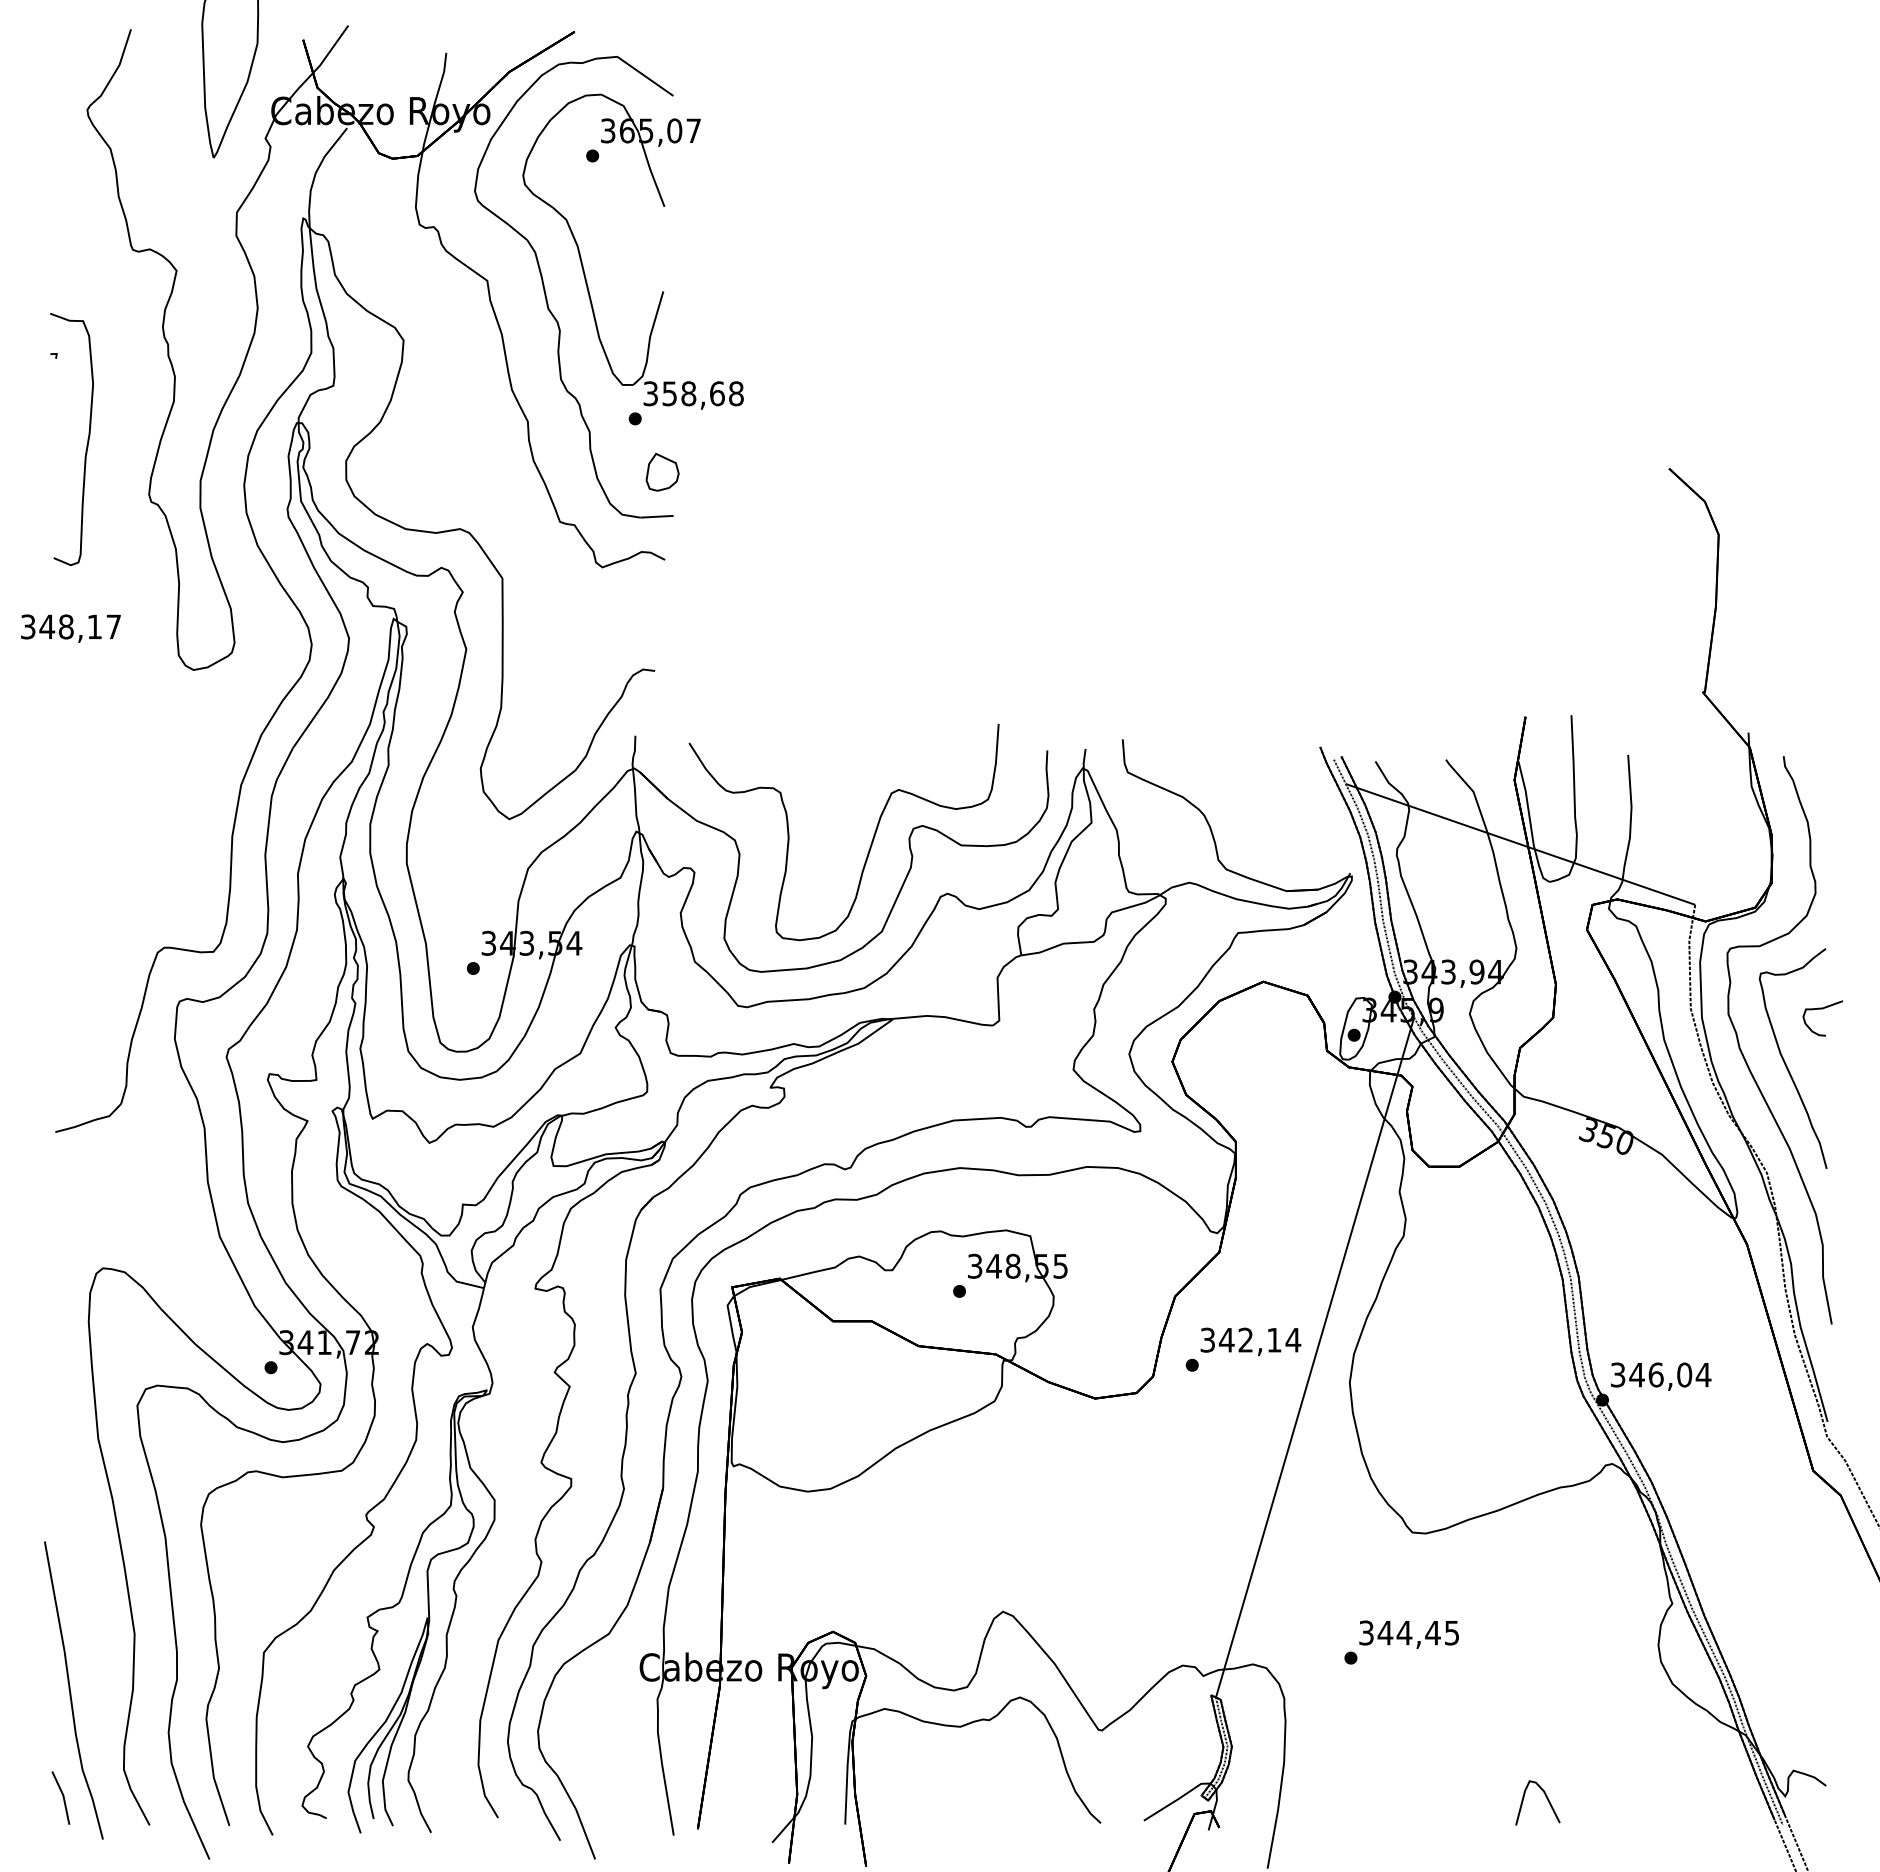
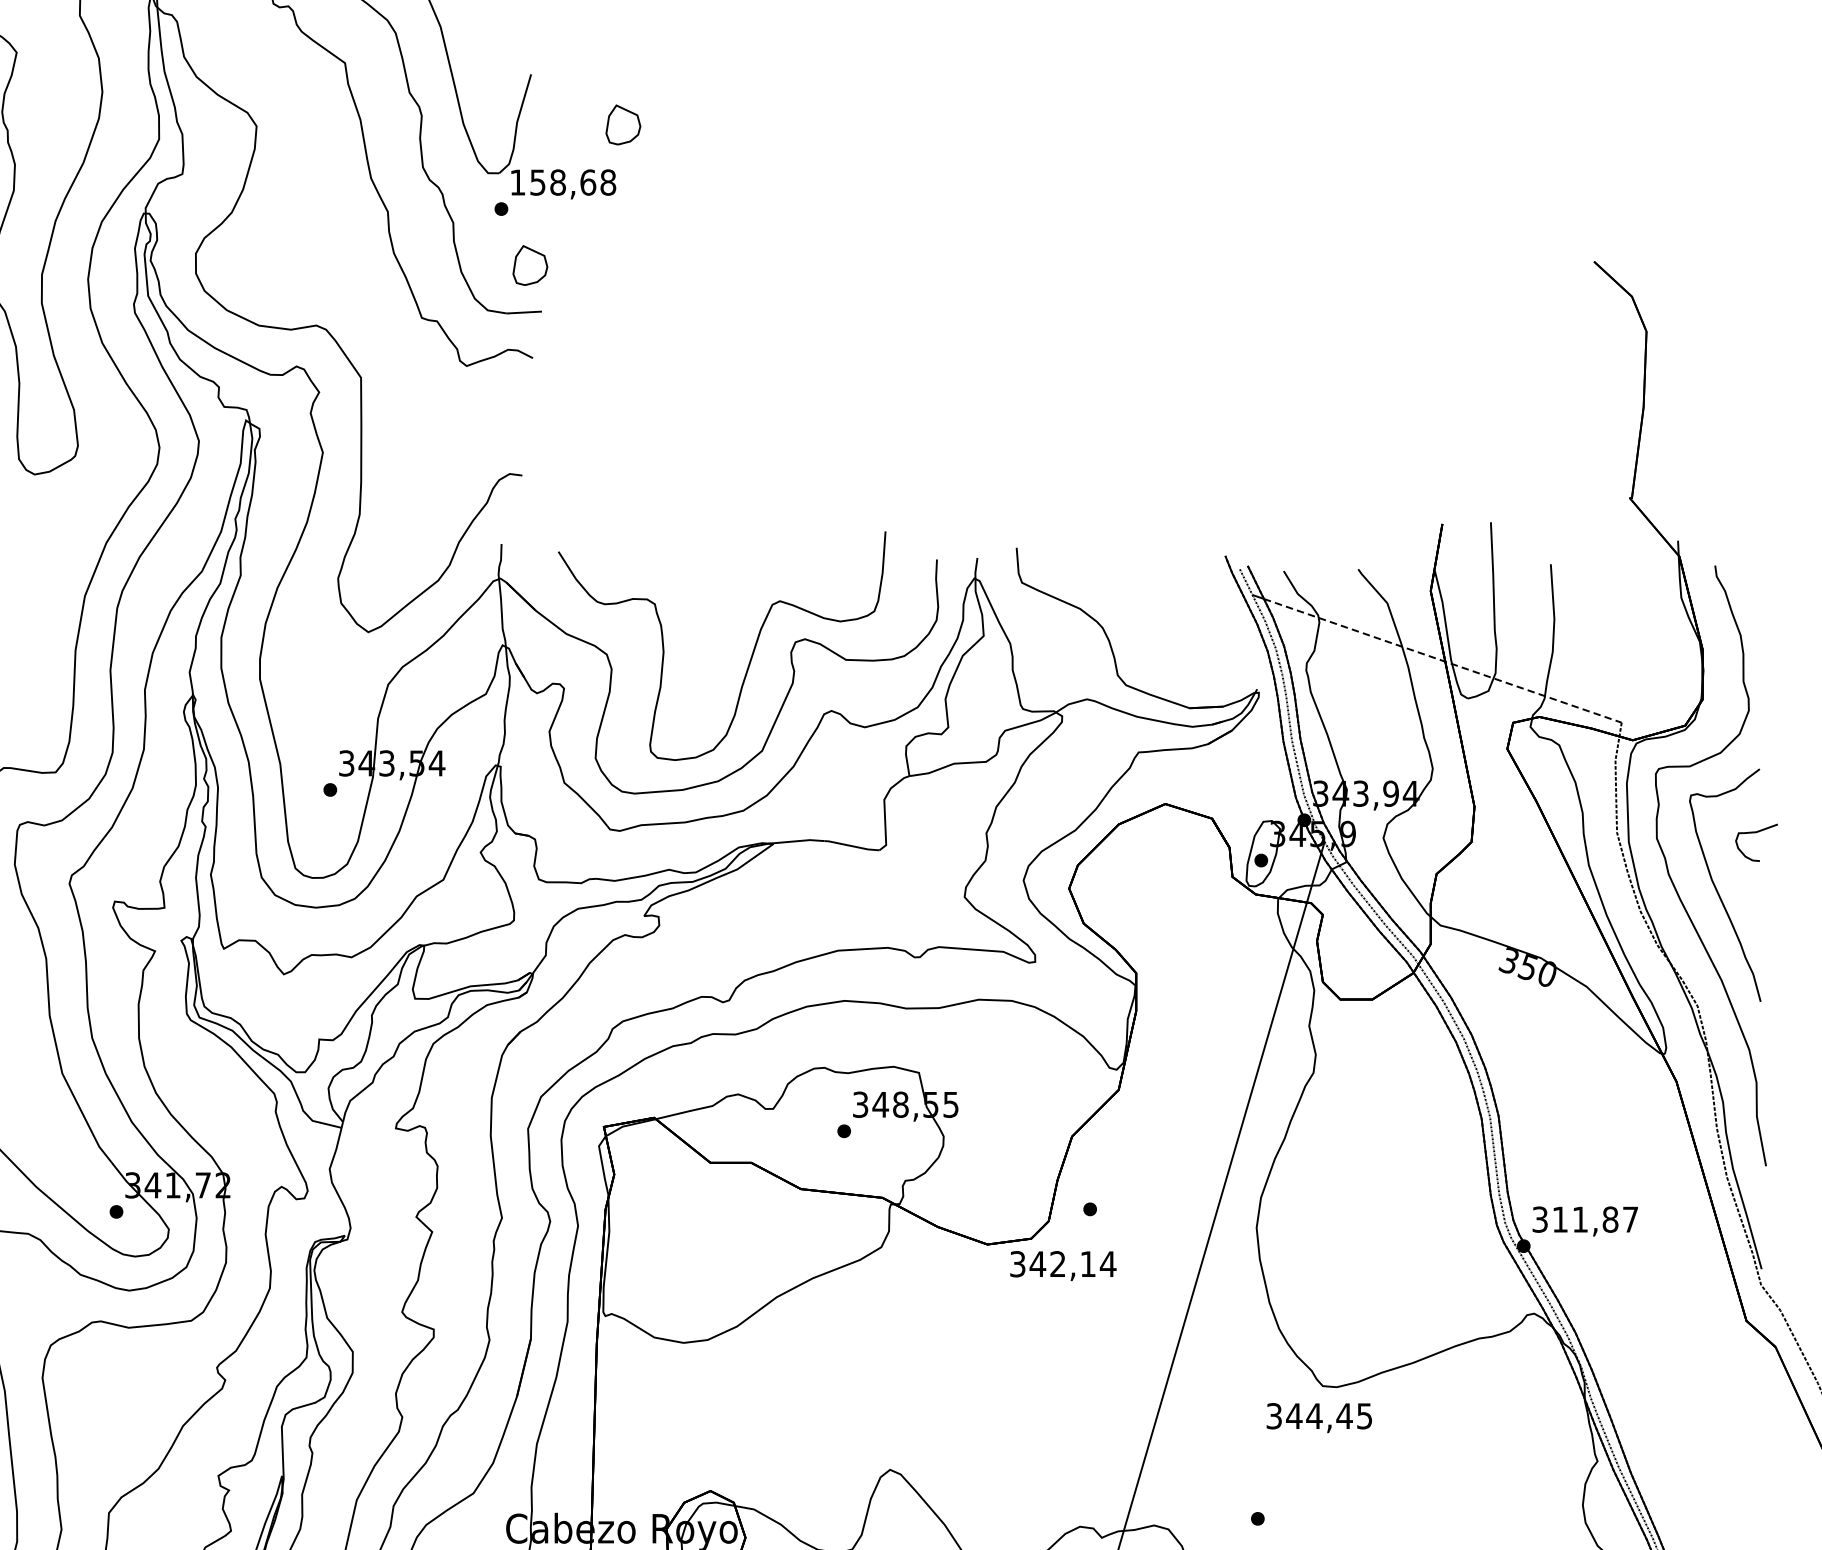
part: (750, 338) -> (623, 124), added
text: (650, 393) -> (517, 182), 358,68 -> 158,68
line: (1526, 846) -> (1443, 661), solid -> dashed
text: (1250, 1341) -> (1062, 1265), moved
text: (1670, 1374) -> (1595, 1219), 346,04 -> 311,87
text: (1408, 1634) -> (1318, 1417), moved

